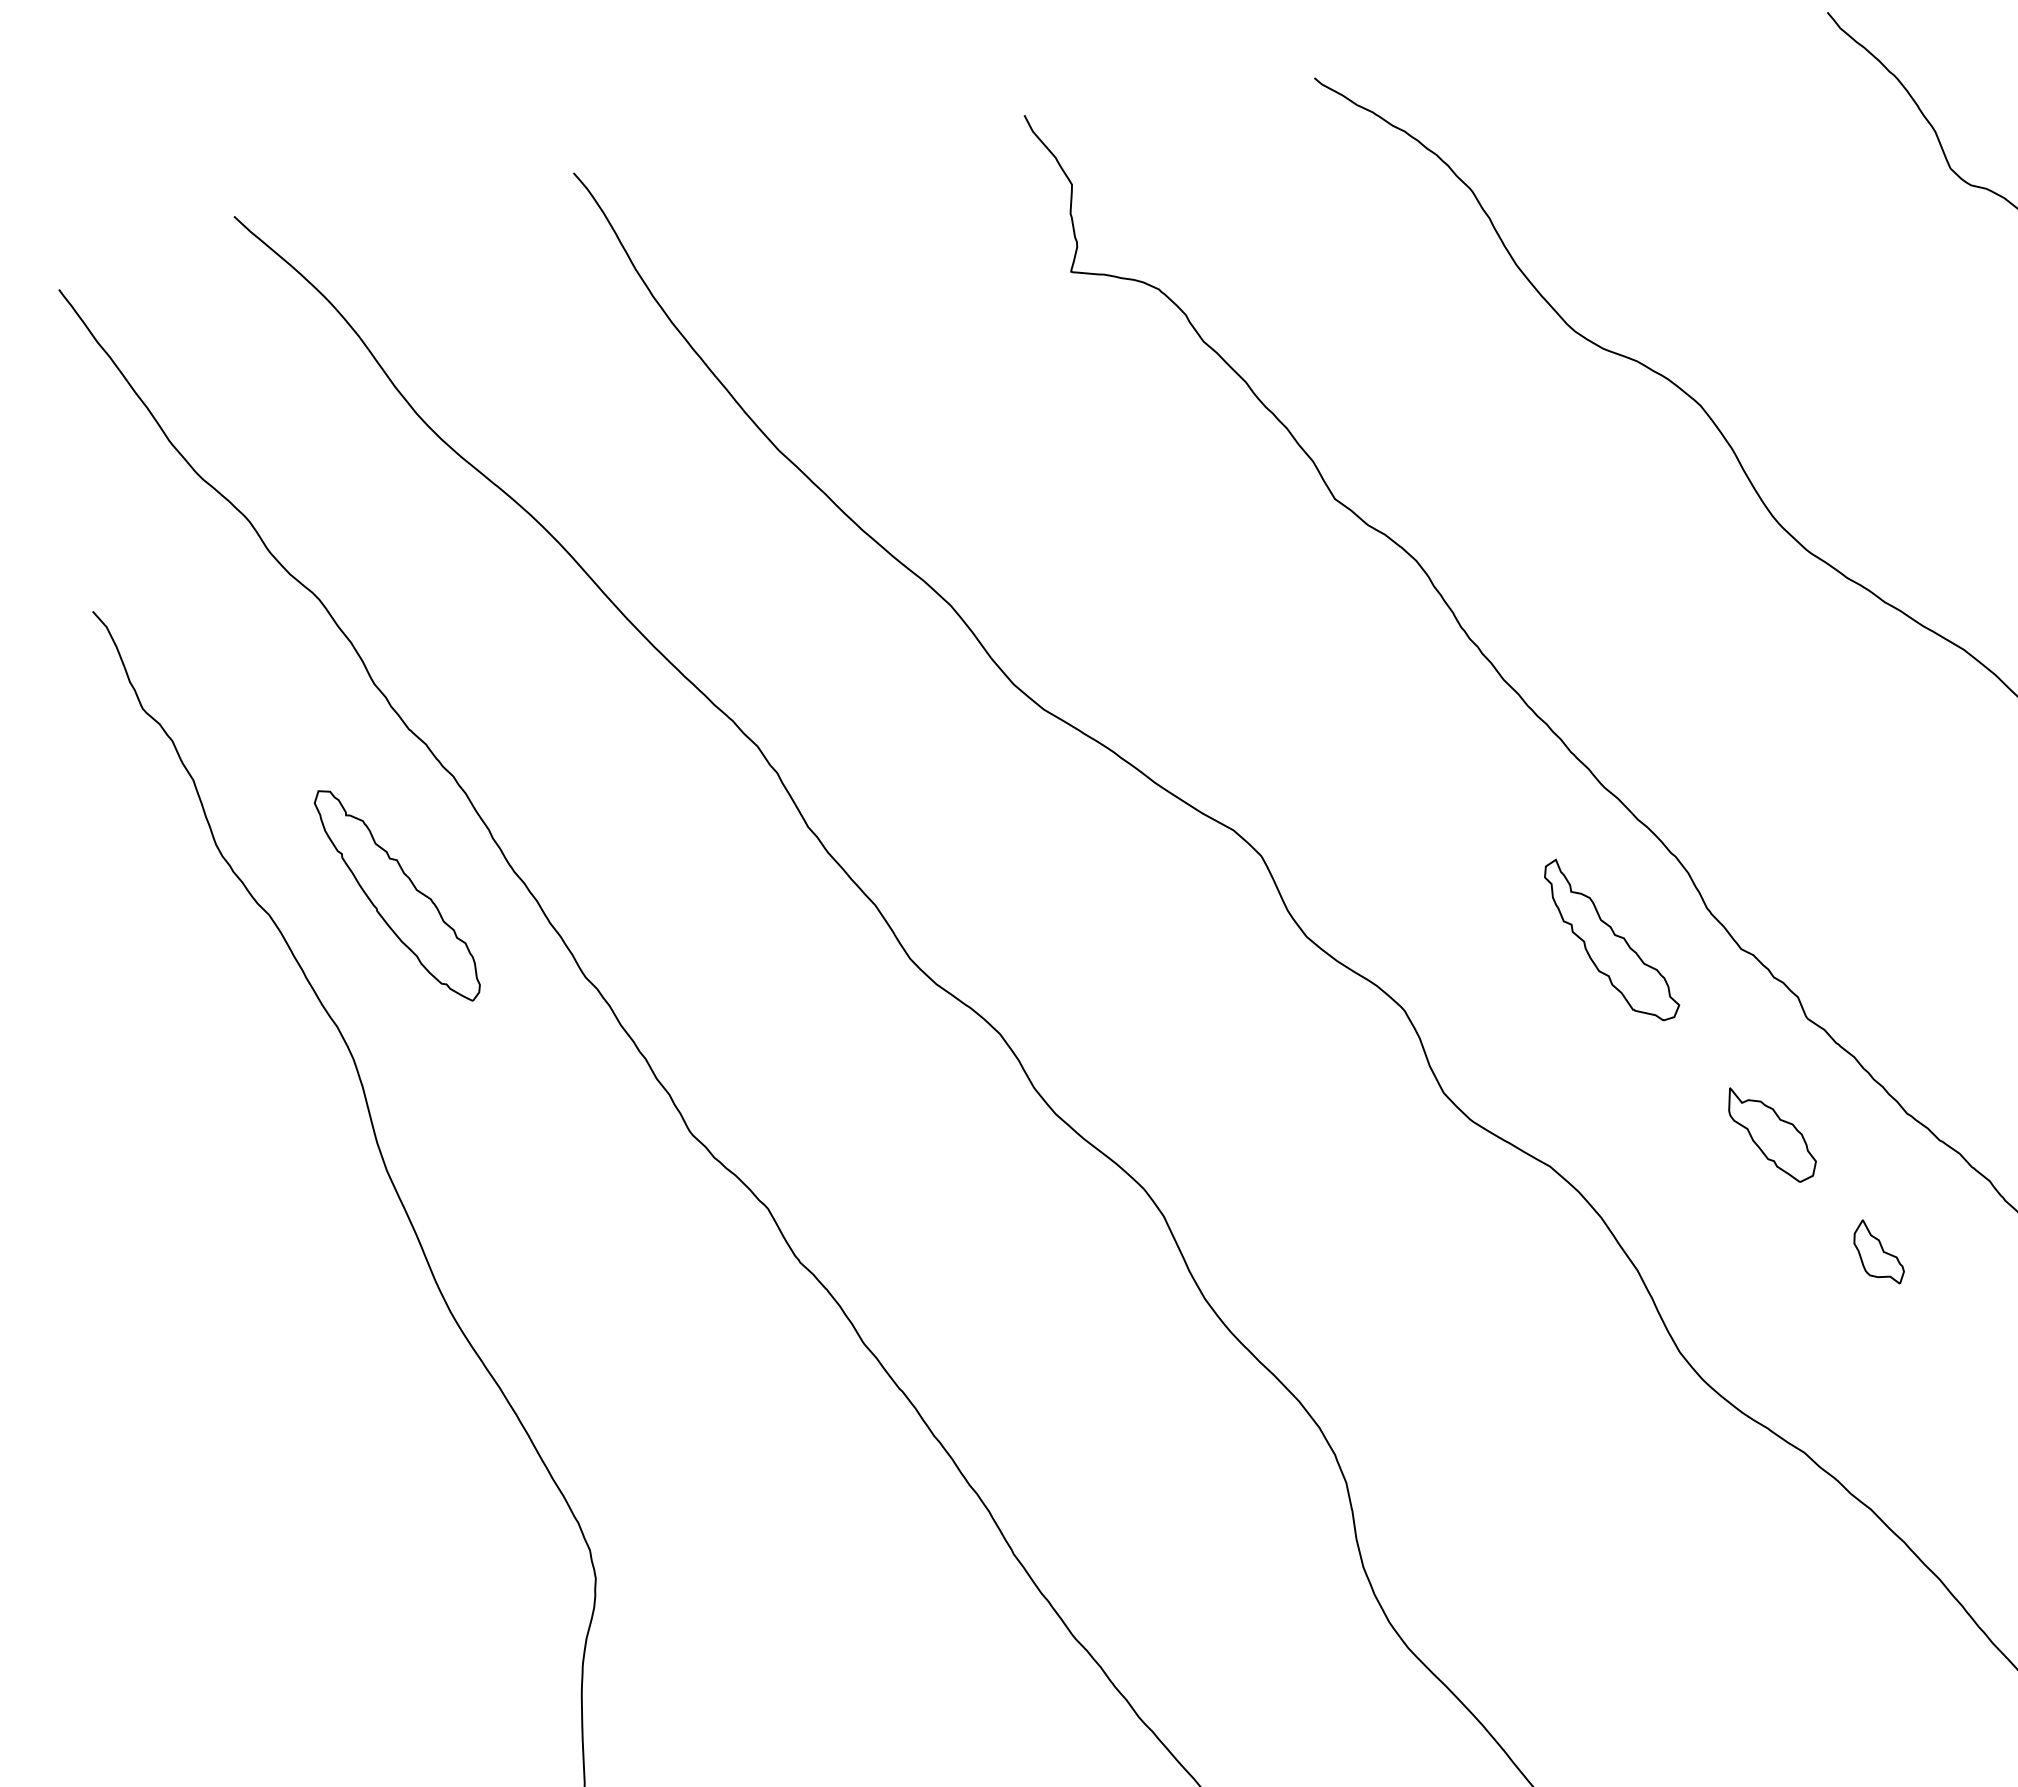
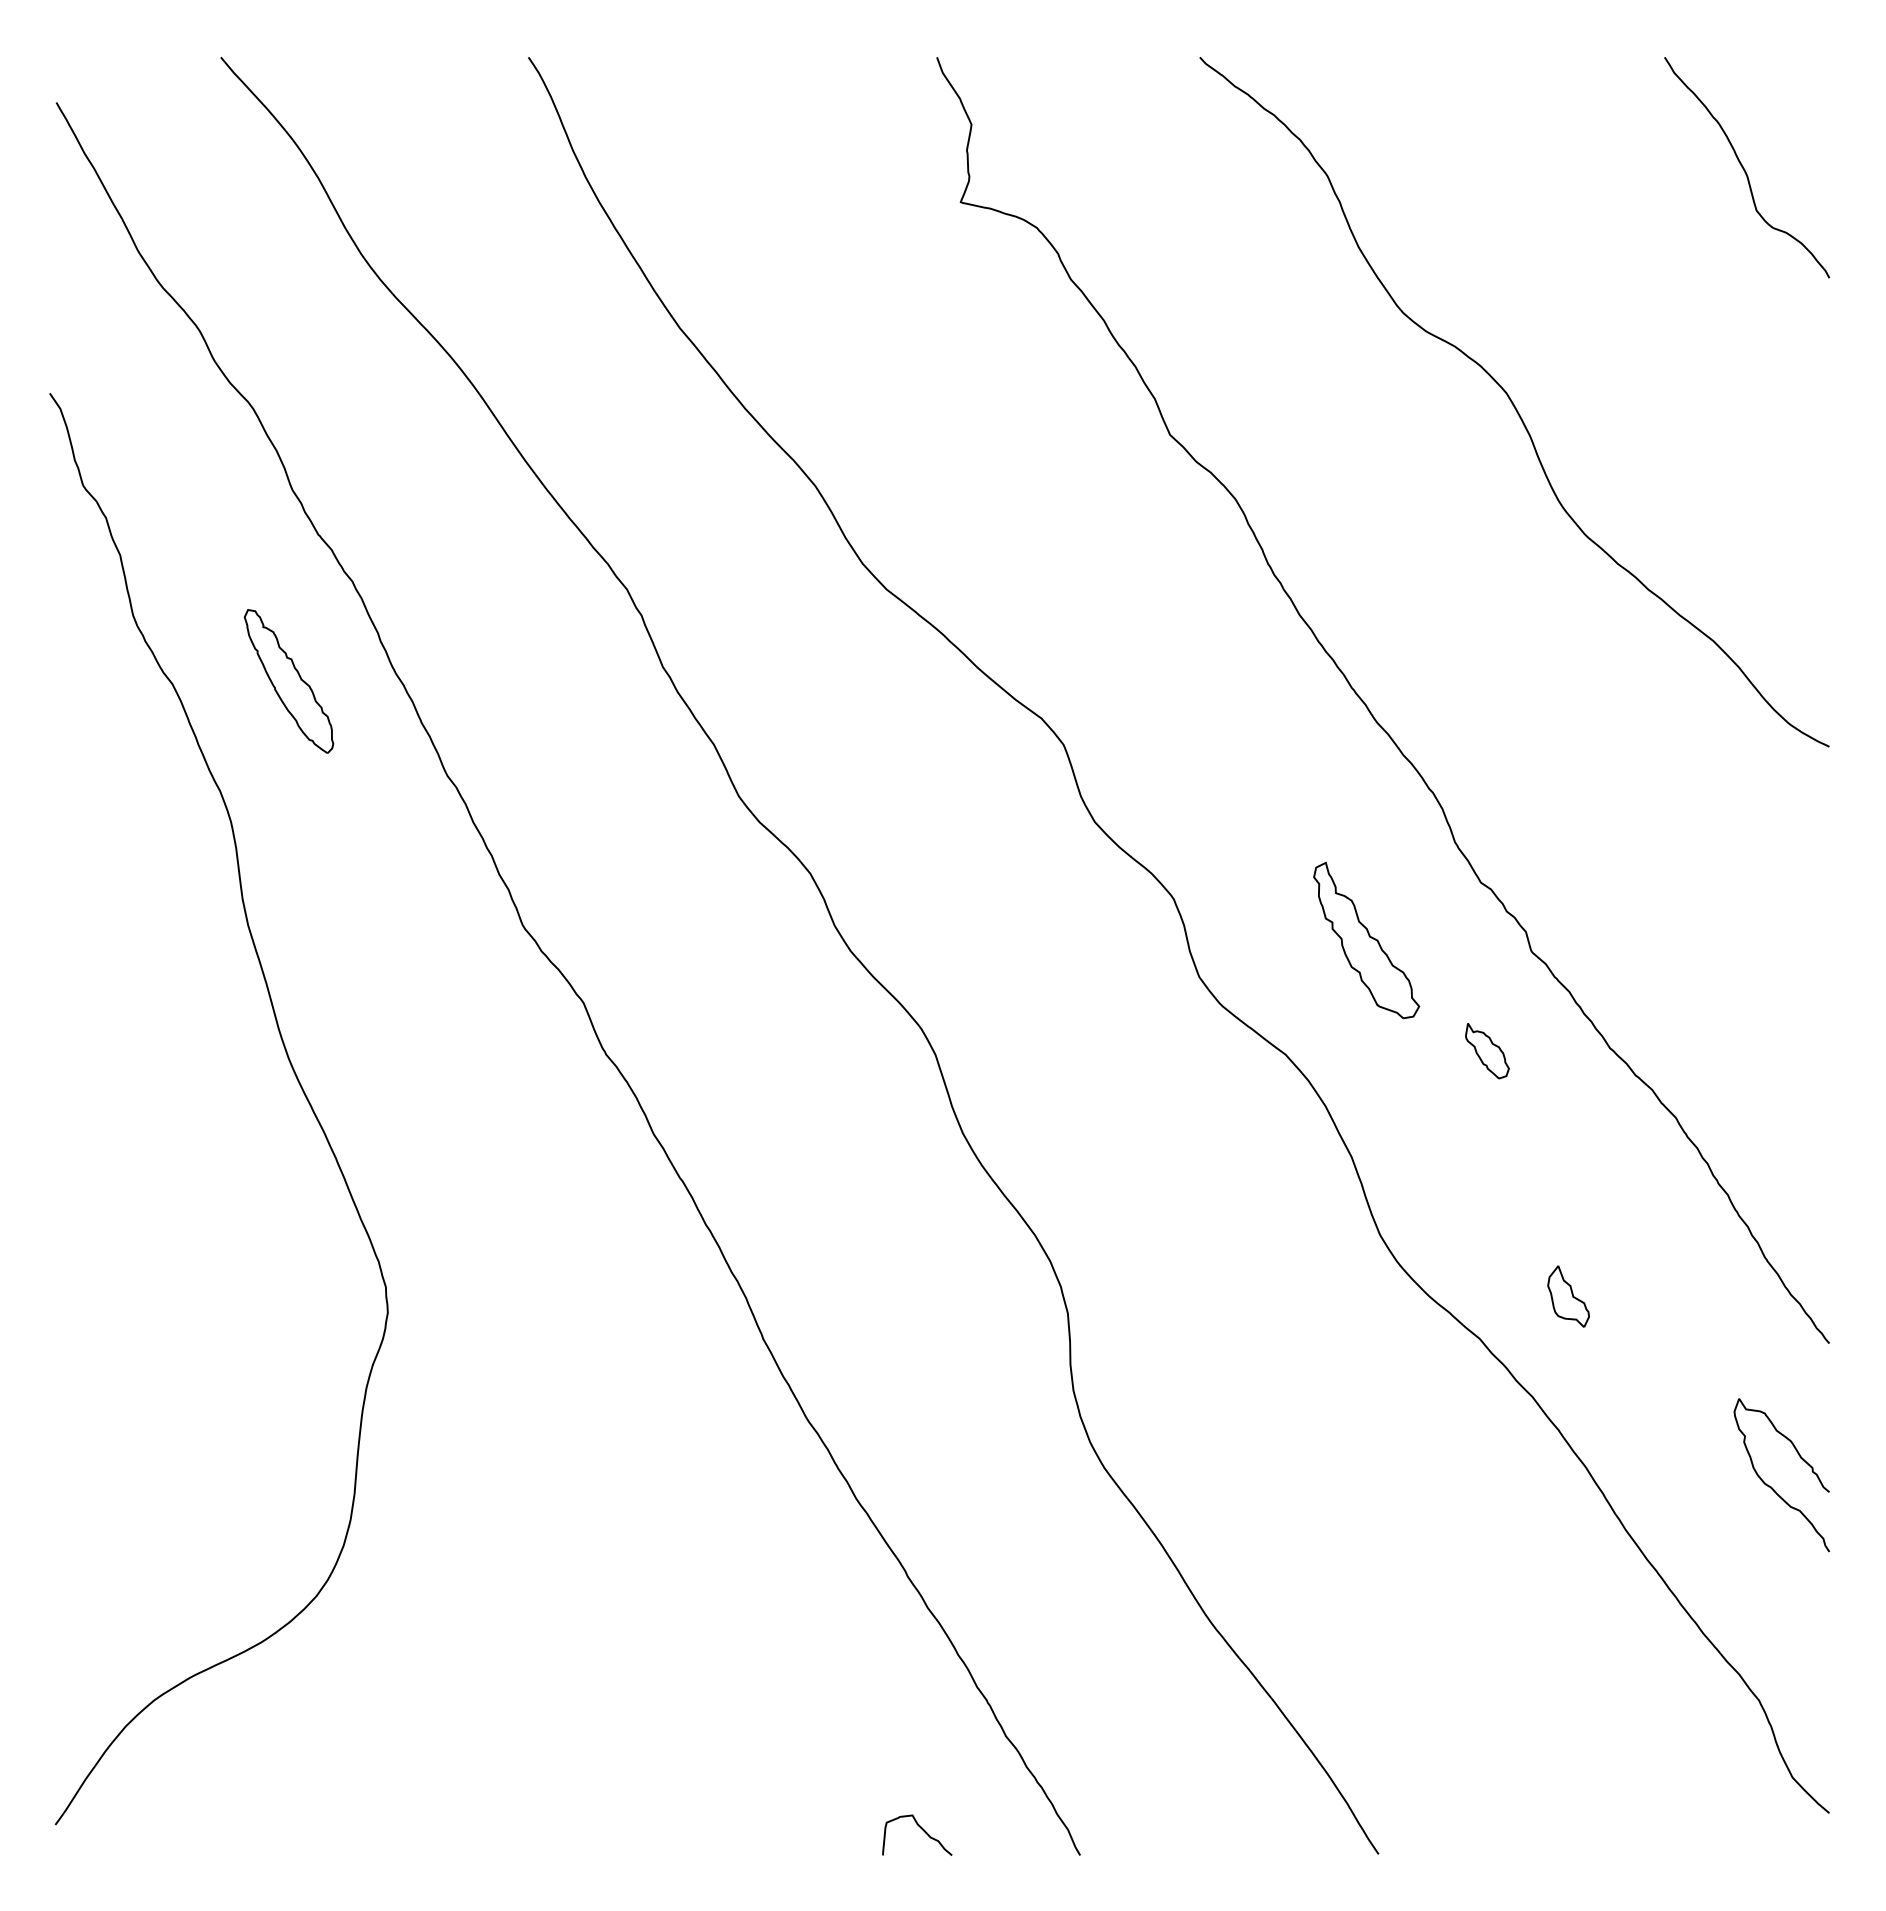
part: (396, 895) -> (288, 681), size x0.7
part: (1611, 939) -> (1366, 940), moved
part: (1772, 1133) -> (1487, 1050), size x0.6
part: (1878, 1252) -> (1568, 1296), moved

